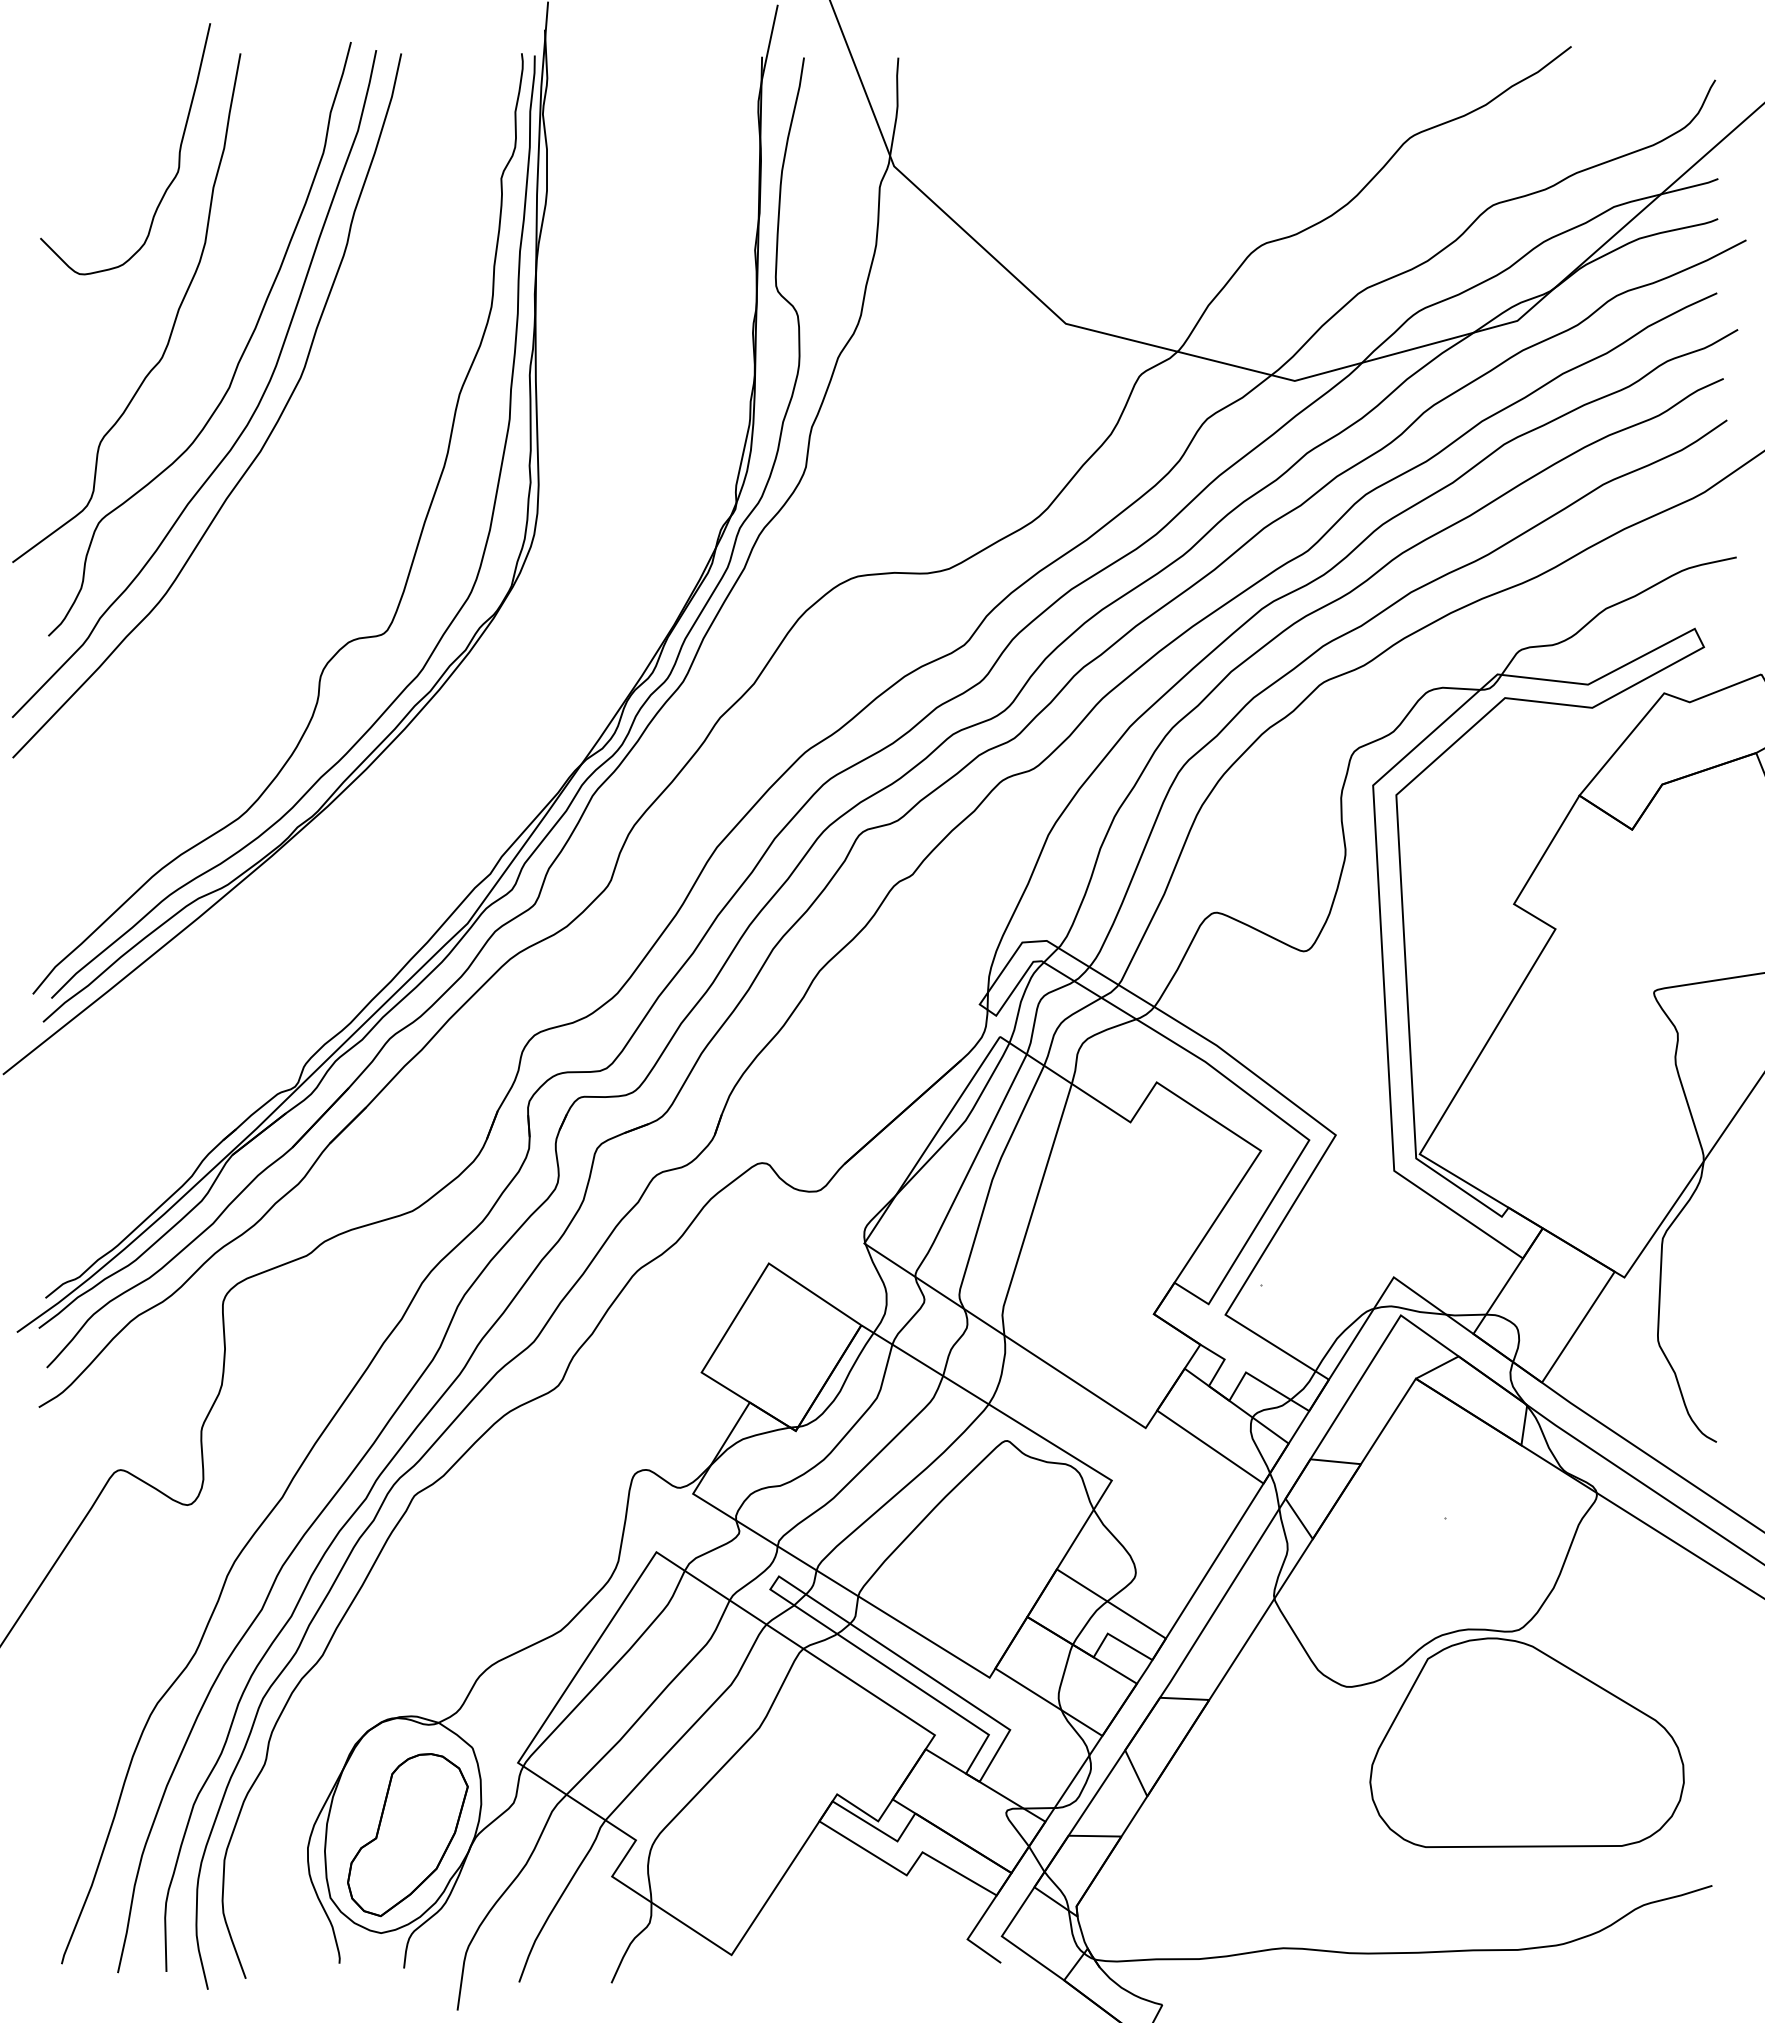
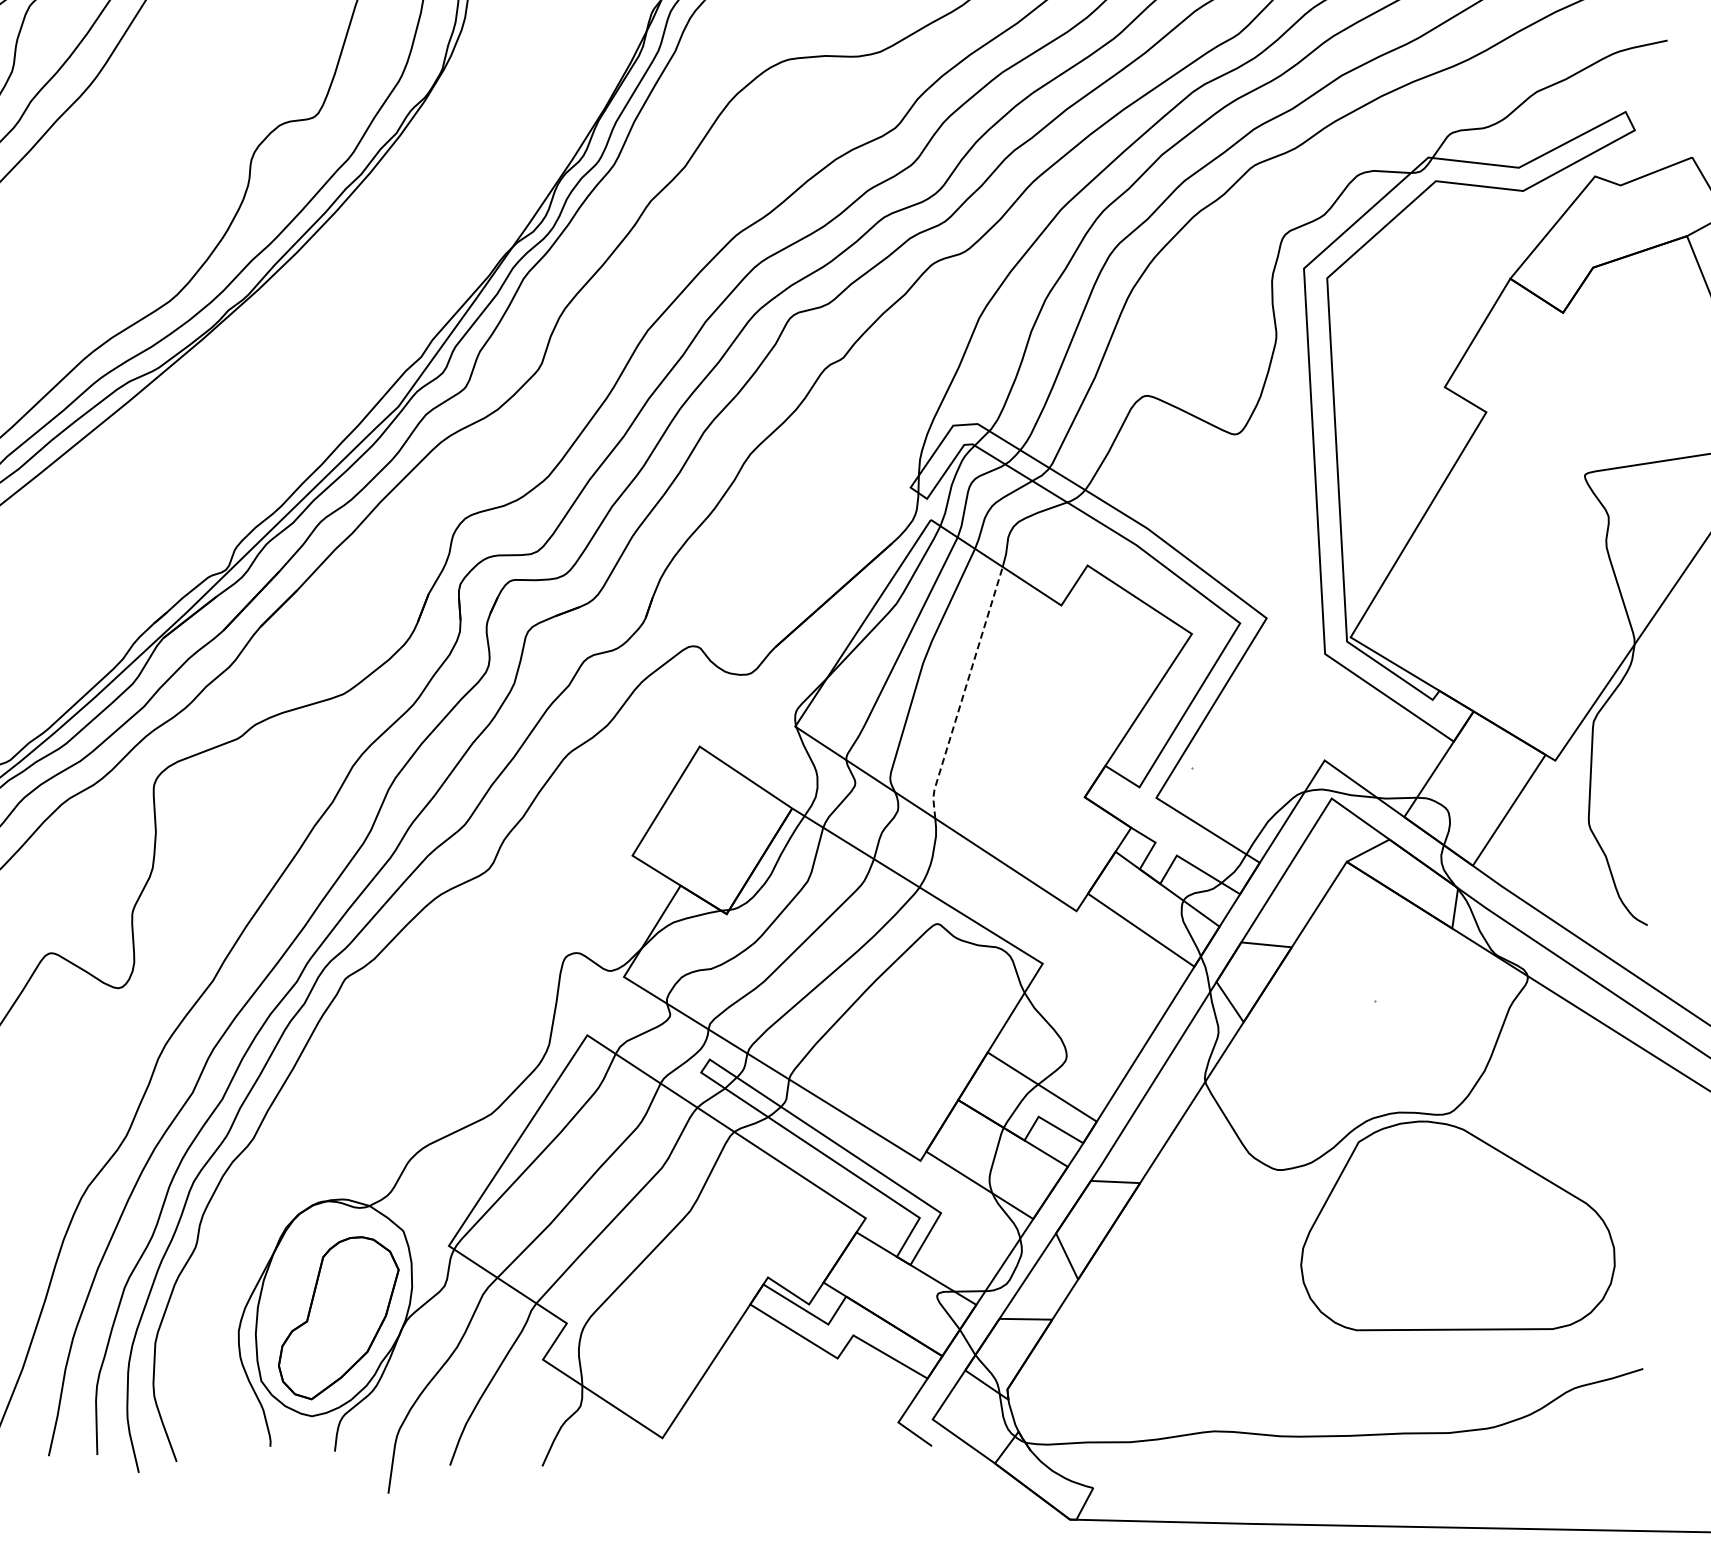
line: (1033, 1209) -> (964, 692), solid -> dashed

